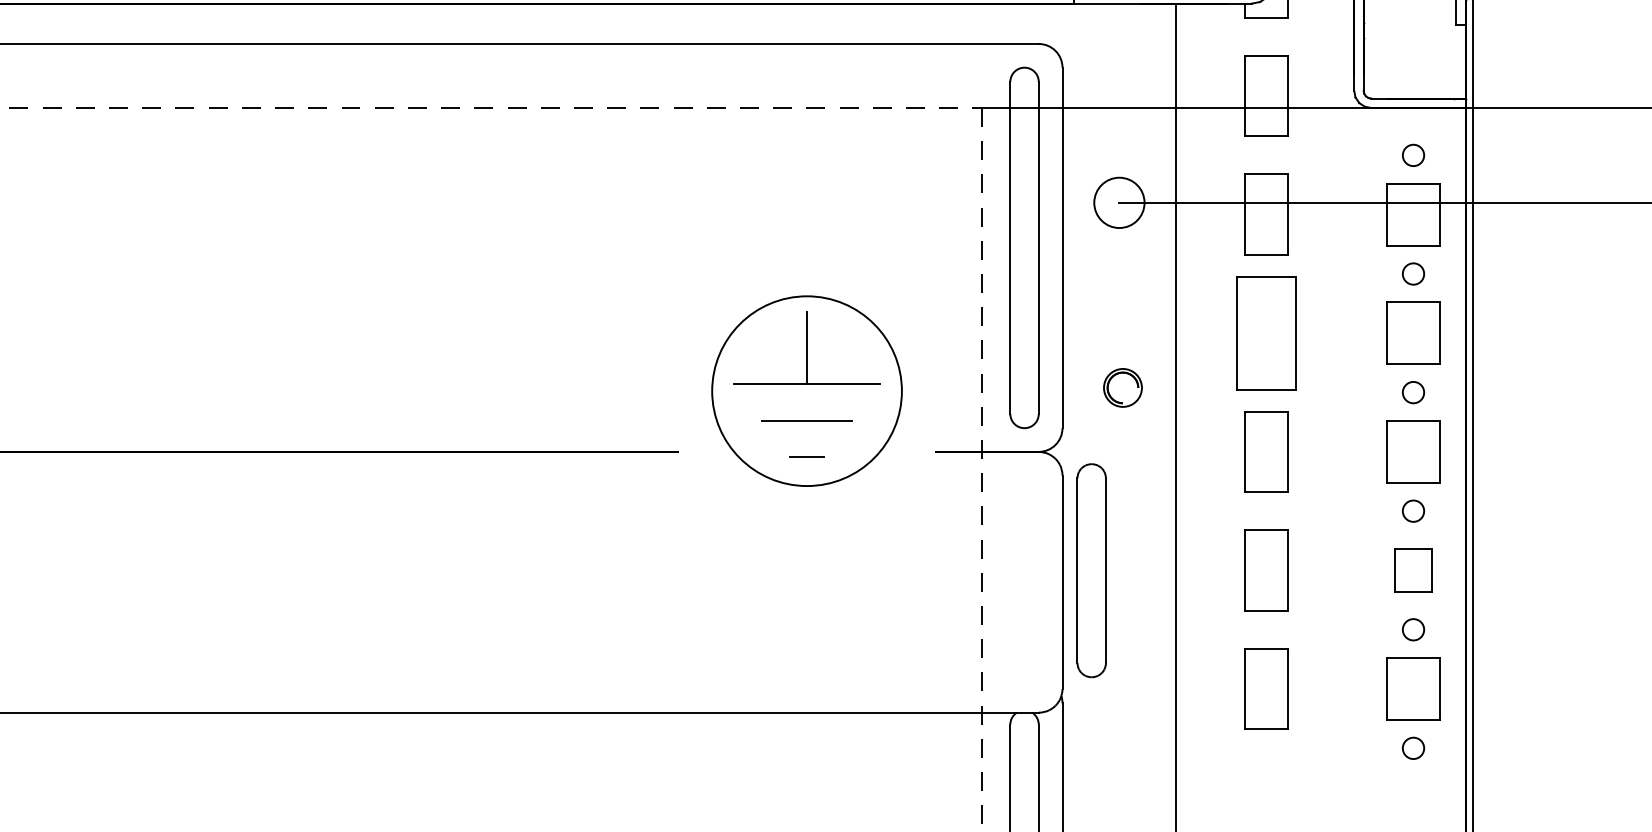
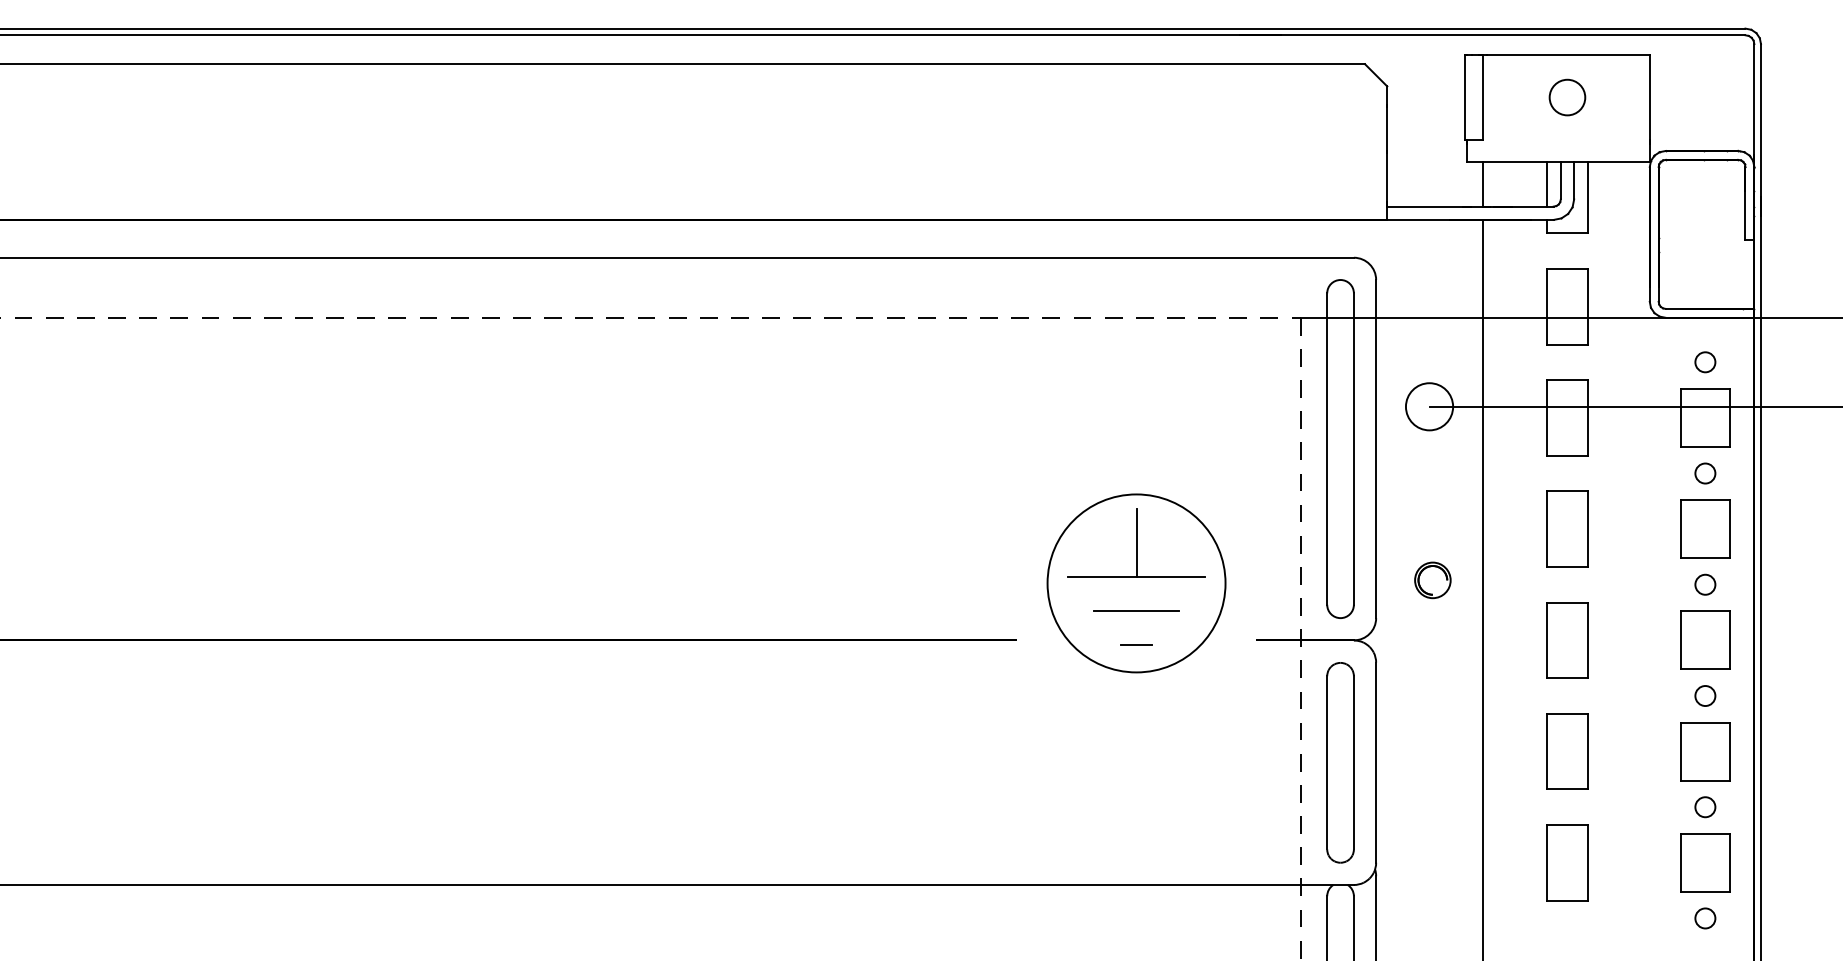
part: (1266, 332) -> (1567, 528), size x0.71
part: (1091, 570) -> (1340, 762), moved
part: (1413, 570) -> (1705, 751), size x1.43

